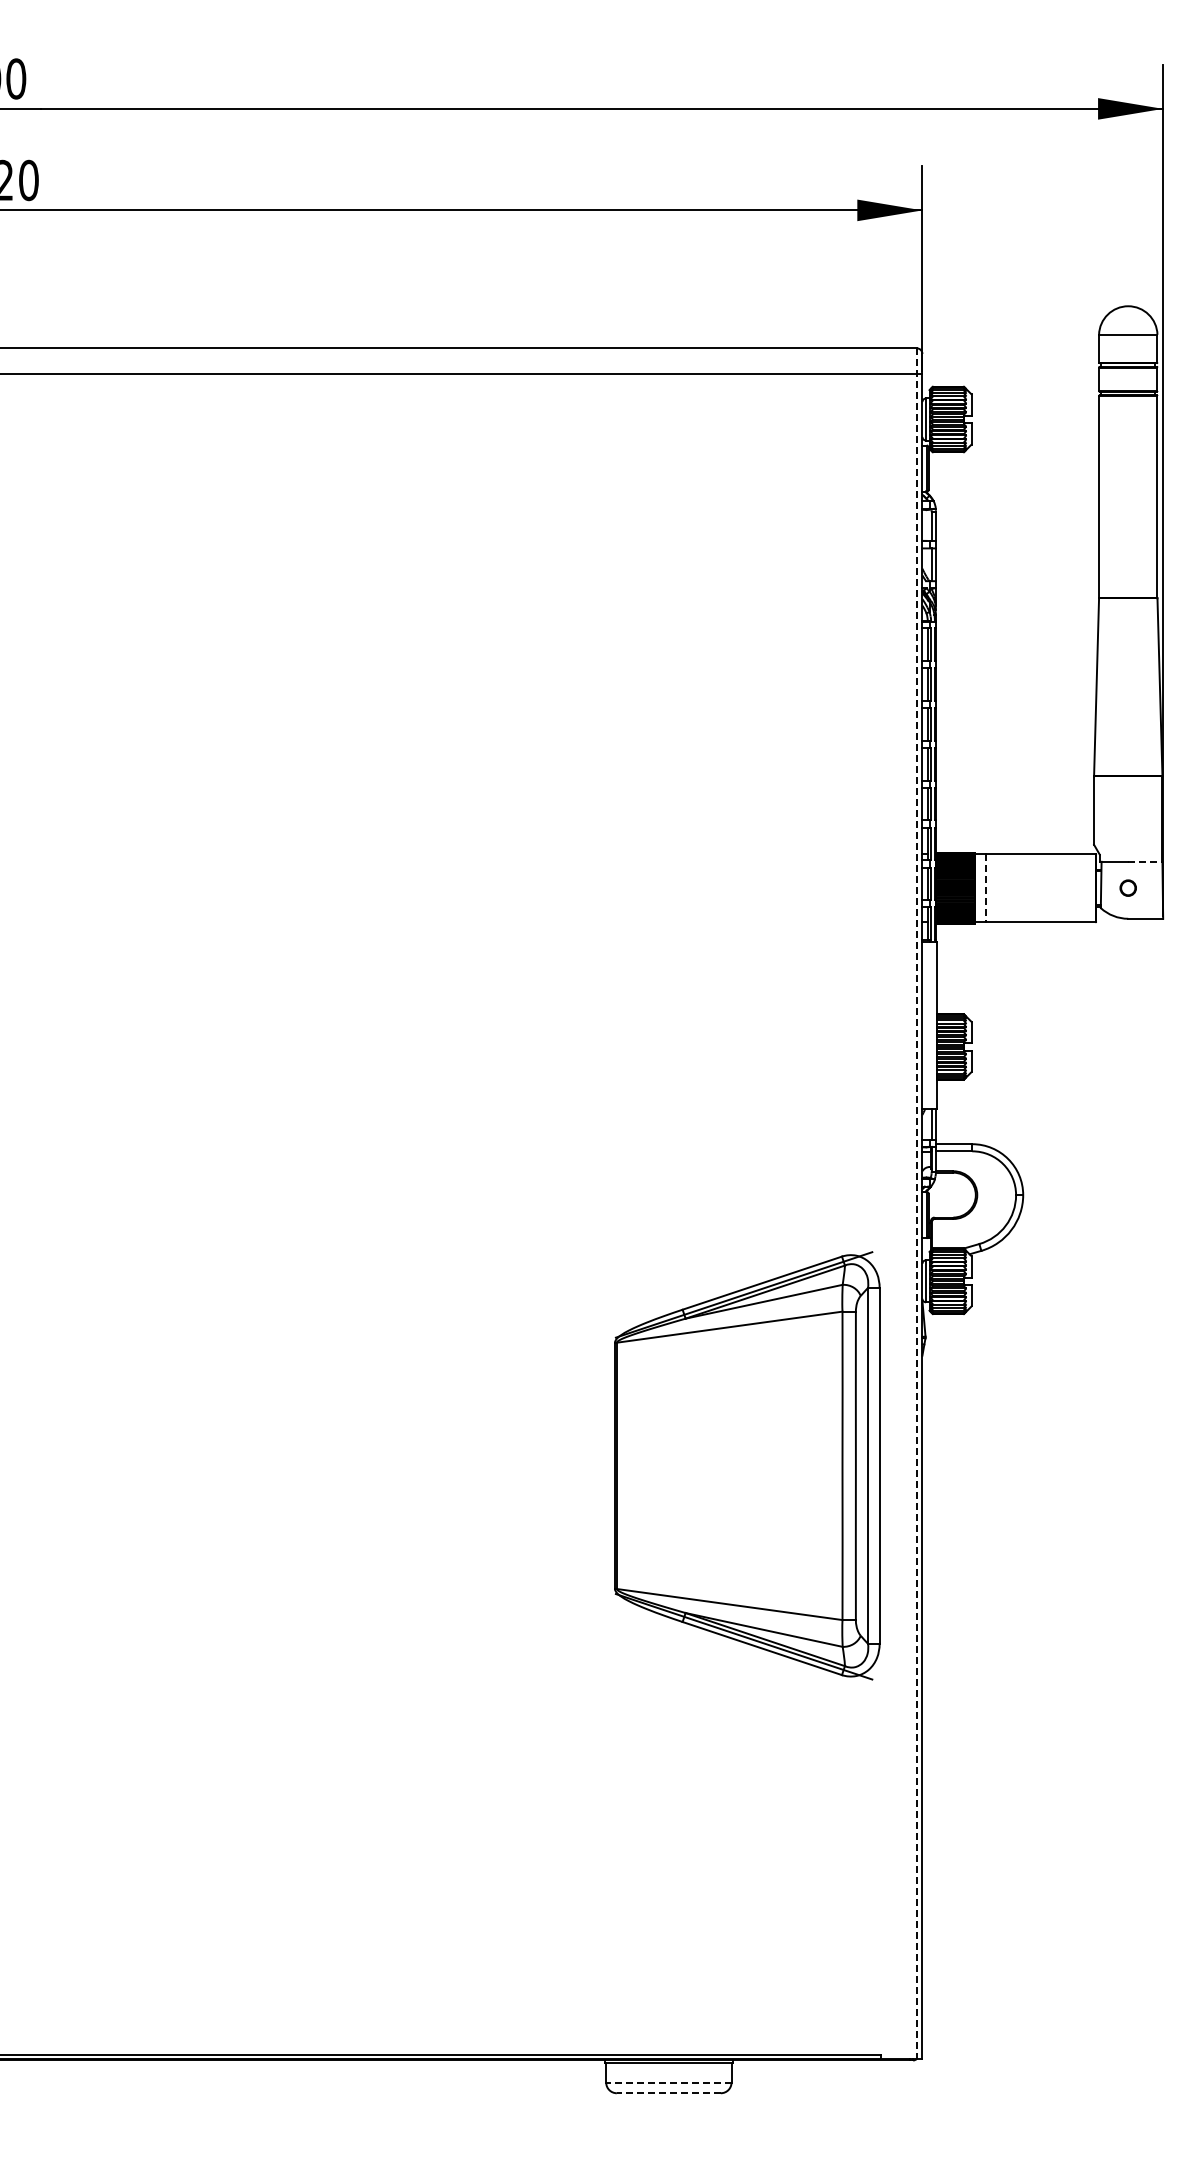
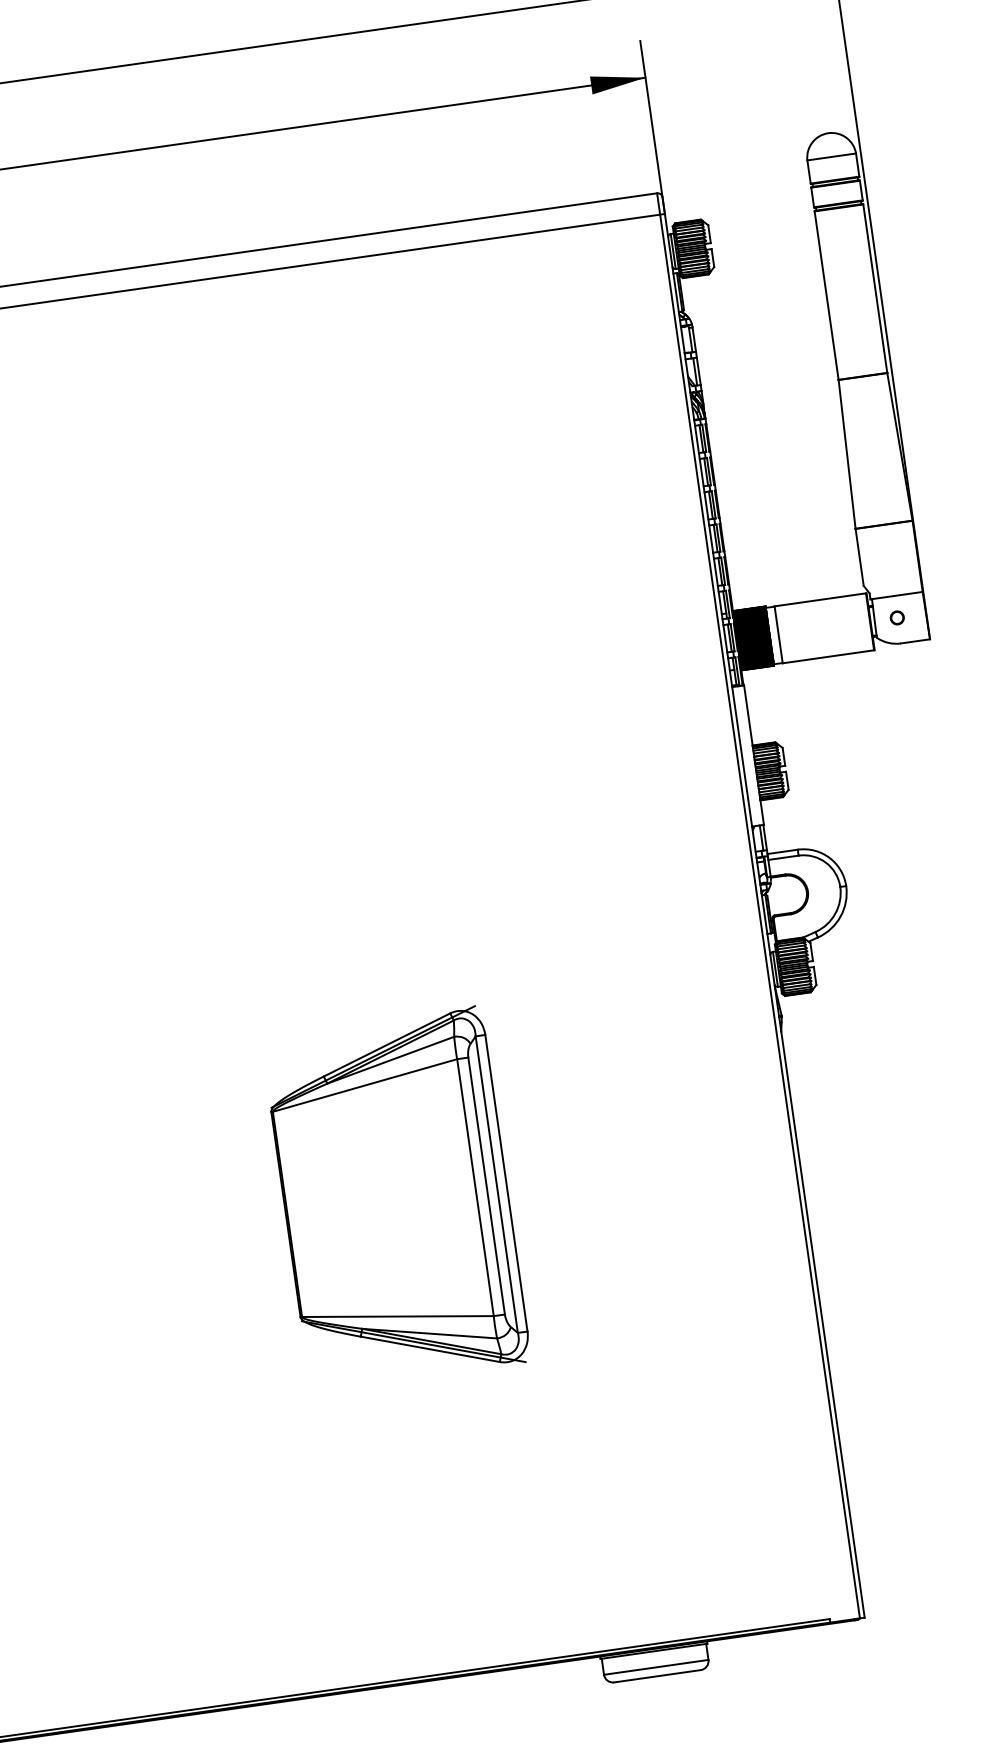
line: (1145, 861) -> (908, 593), dashed -> solid
line: (985, 888) -> (778, 635), dashed -> solid
line: (916, 1204) -> (758, 906), dashed -> solid
part: (747, 1465) -> (396, 1198), moved
line: (668, 2082) -> (655, 1667), dashed -> solid
line: (668, 2093) -> (657, 1676), dashed -> solid

